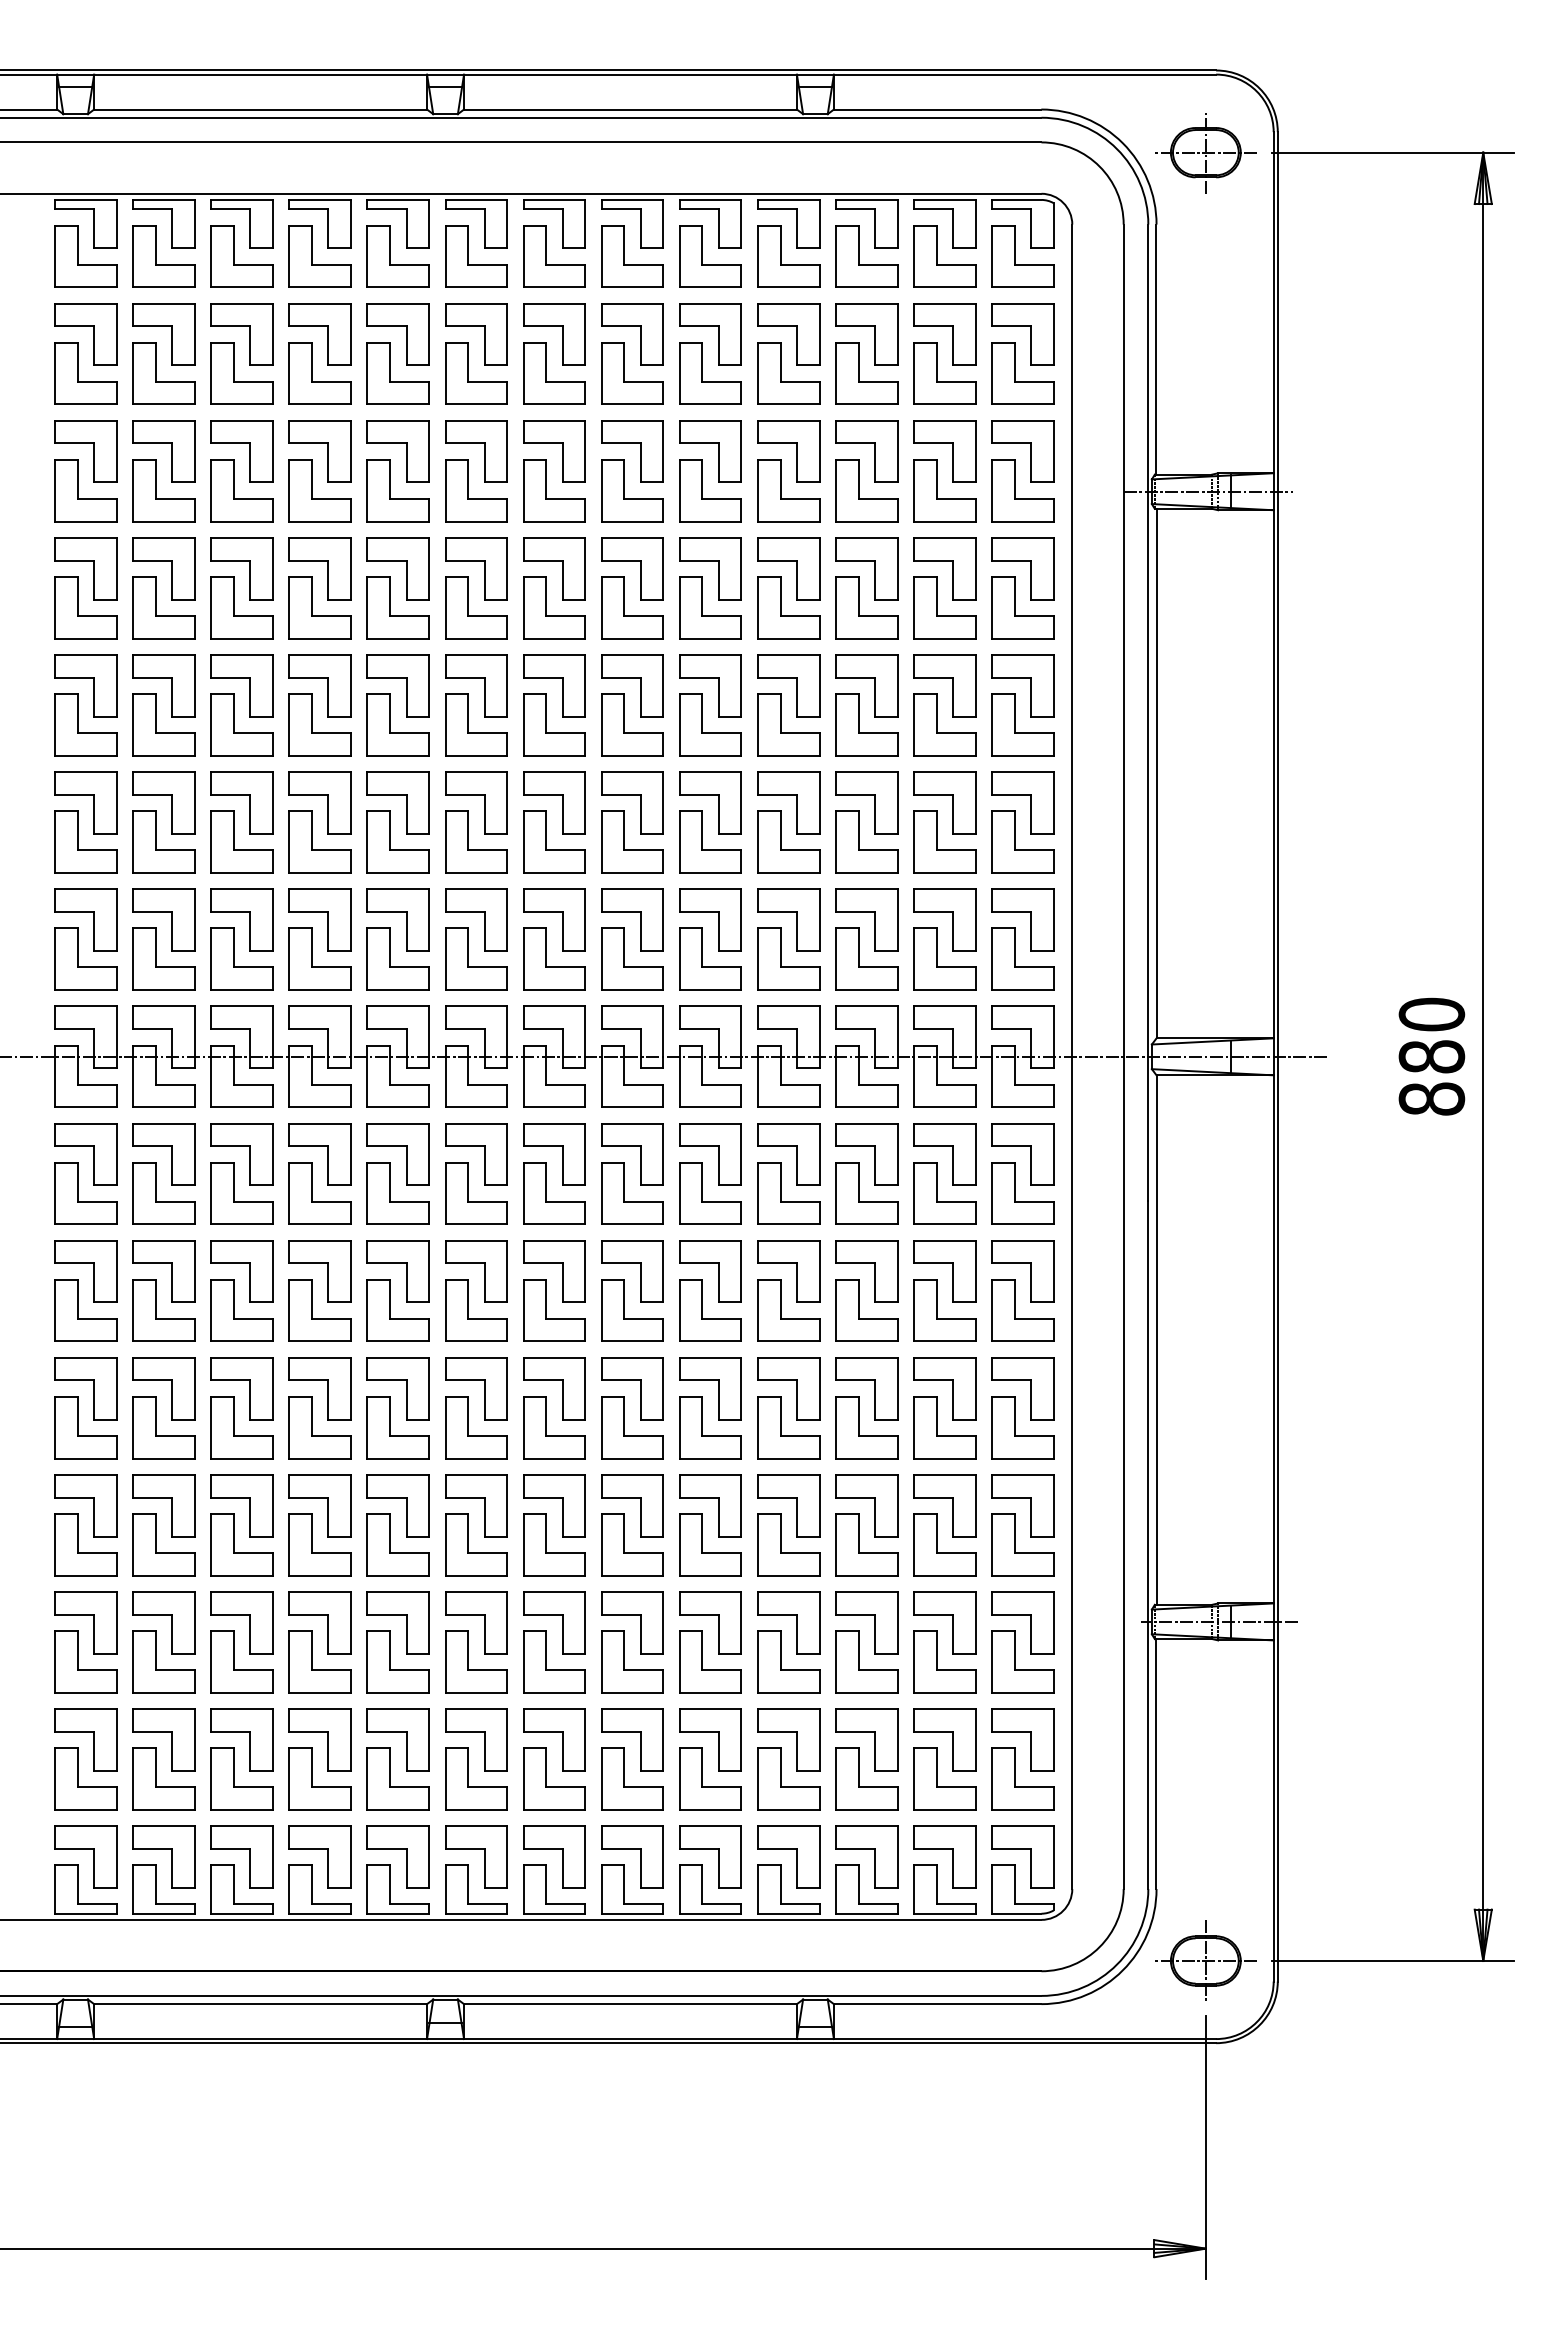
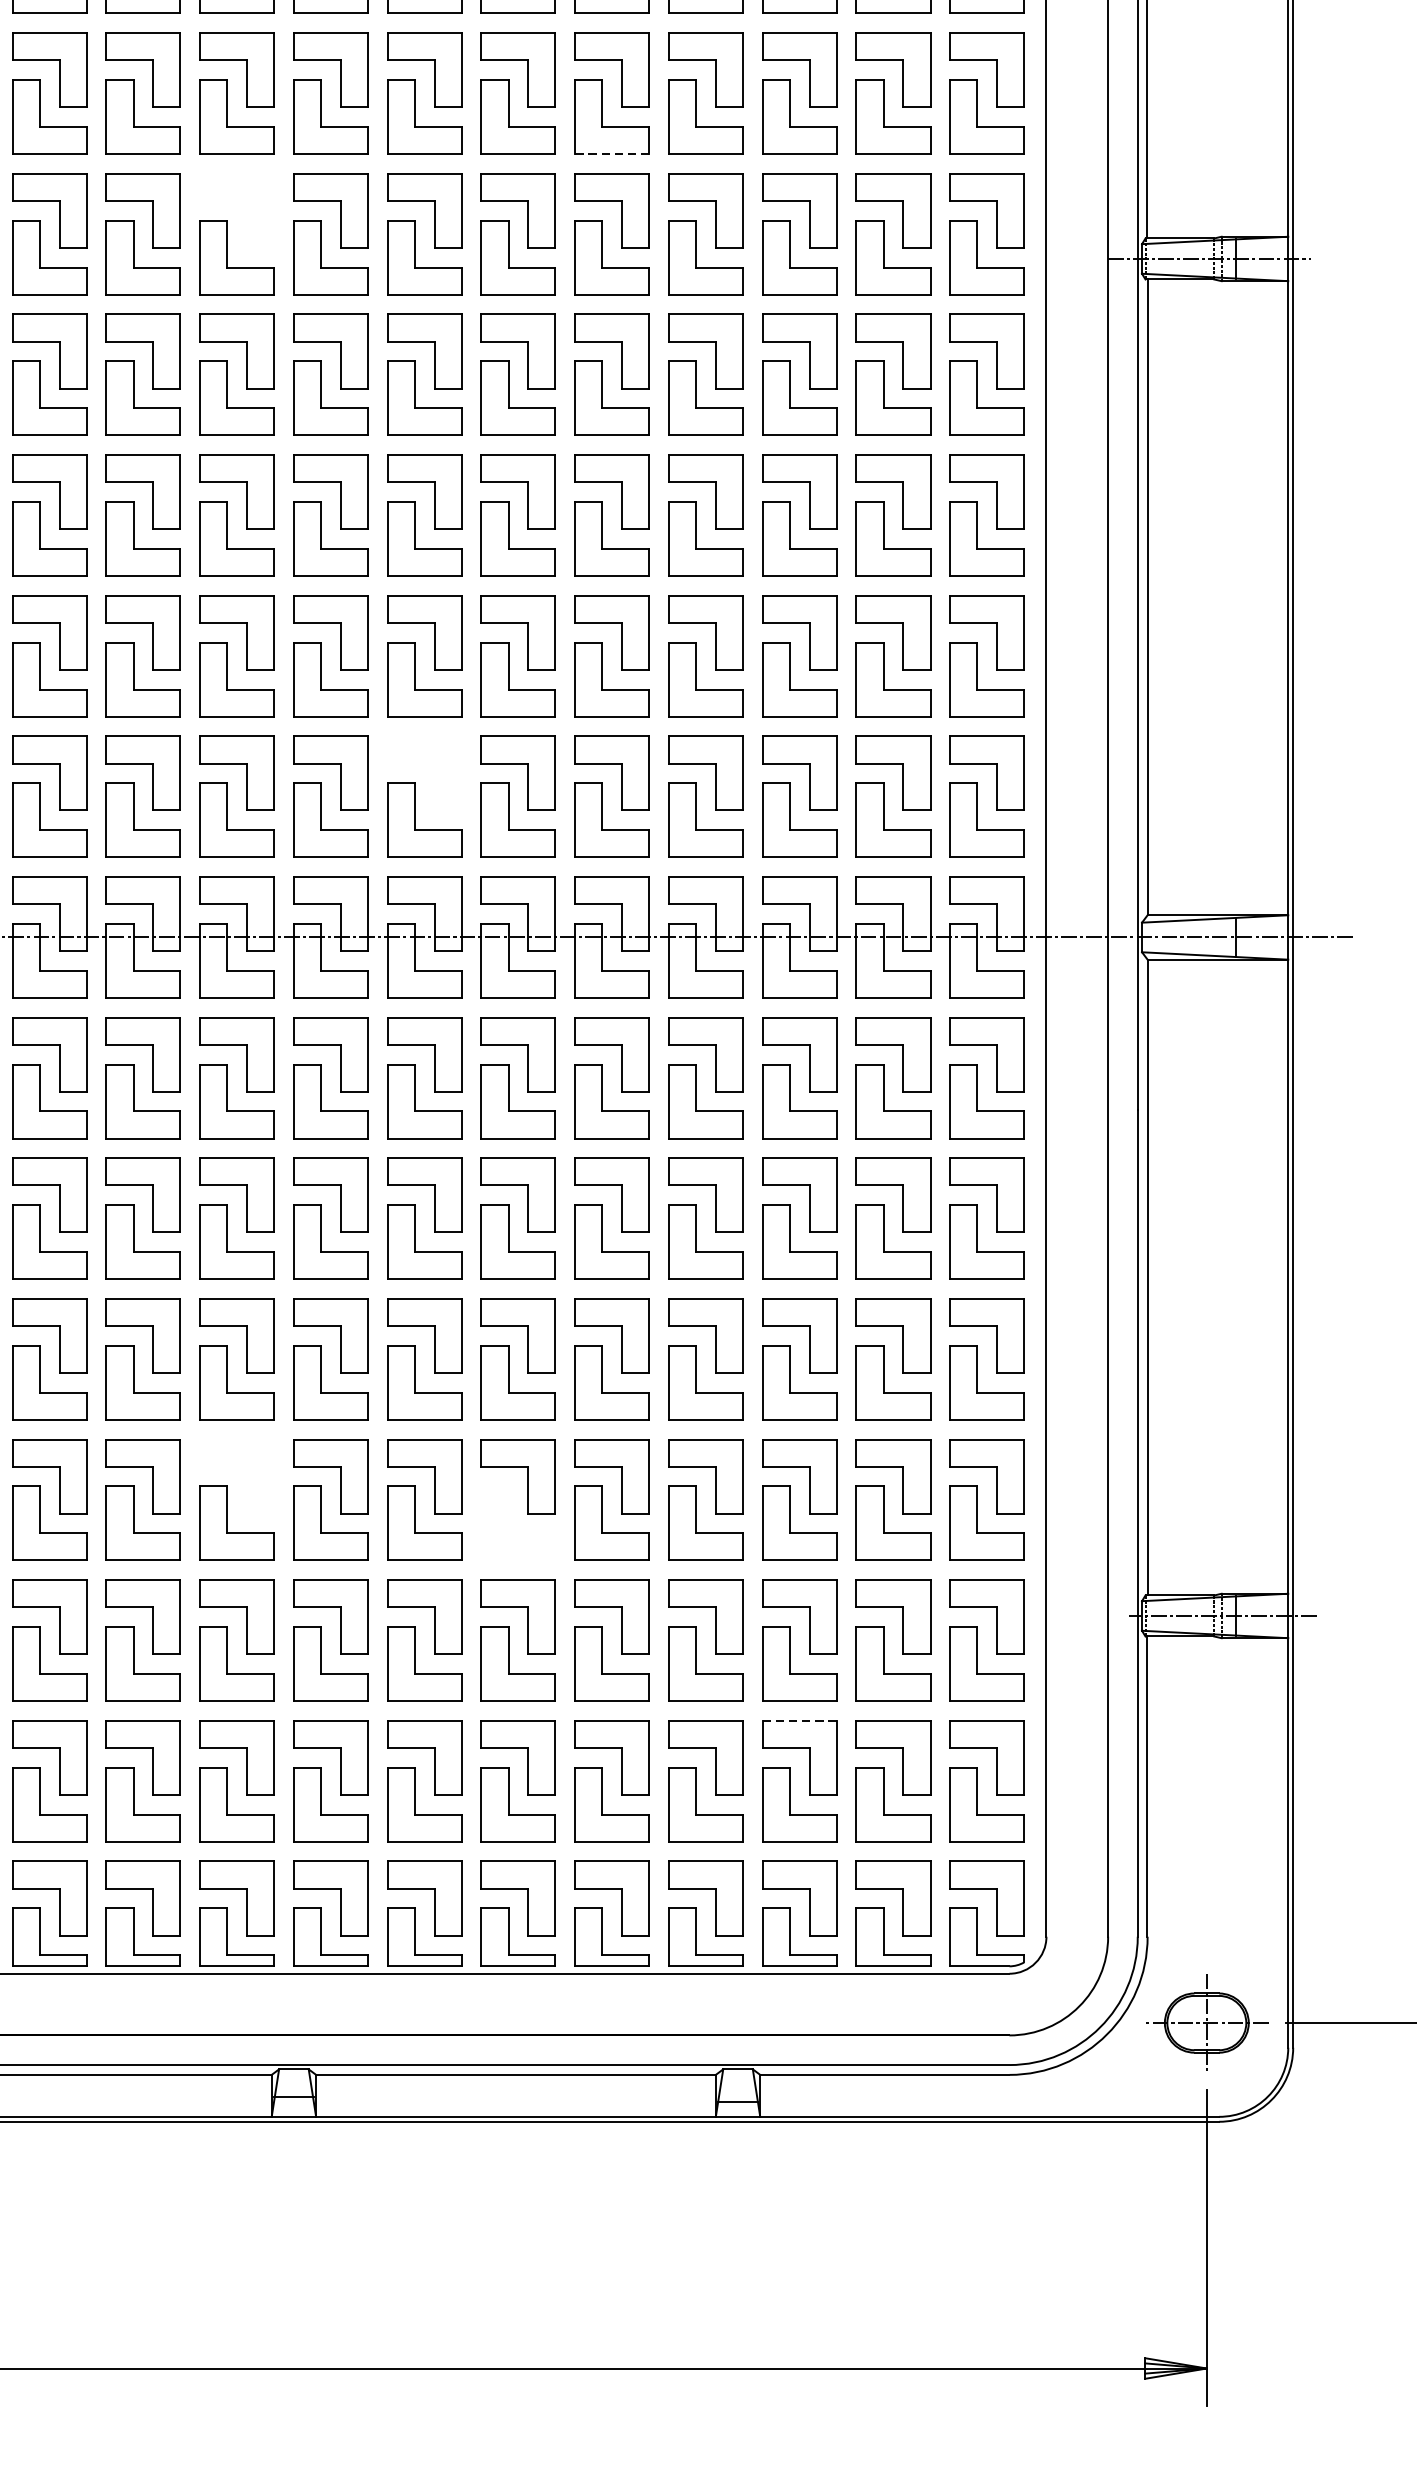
line: (710, 404) -> (612, 154), solid -> dashed
part: (397, 443) -> (236, 201), removed
part: (554, 912) -> (424, 764), removed
part: (397, 1498) -> (236, 1467), removed
part: (624, 1544) -> (508, 1523), removed
line: (866, 1709) -> (799, 1721), solid -> dashed

